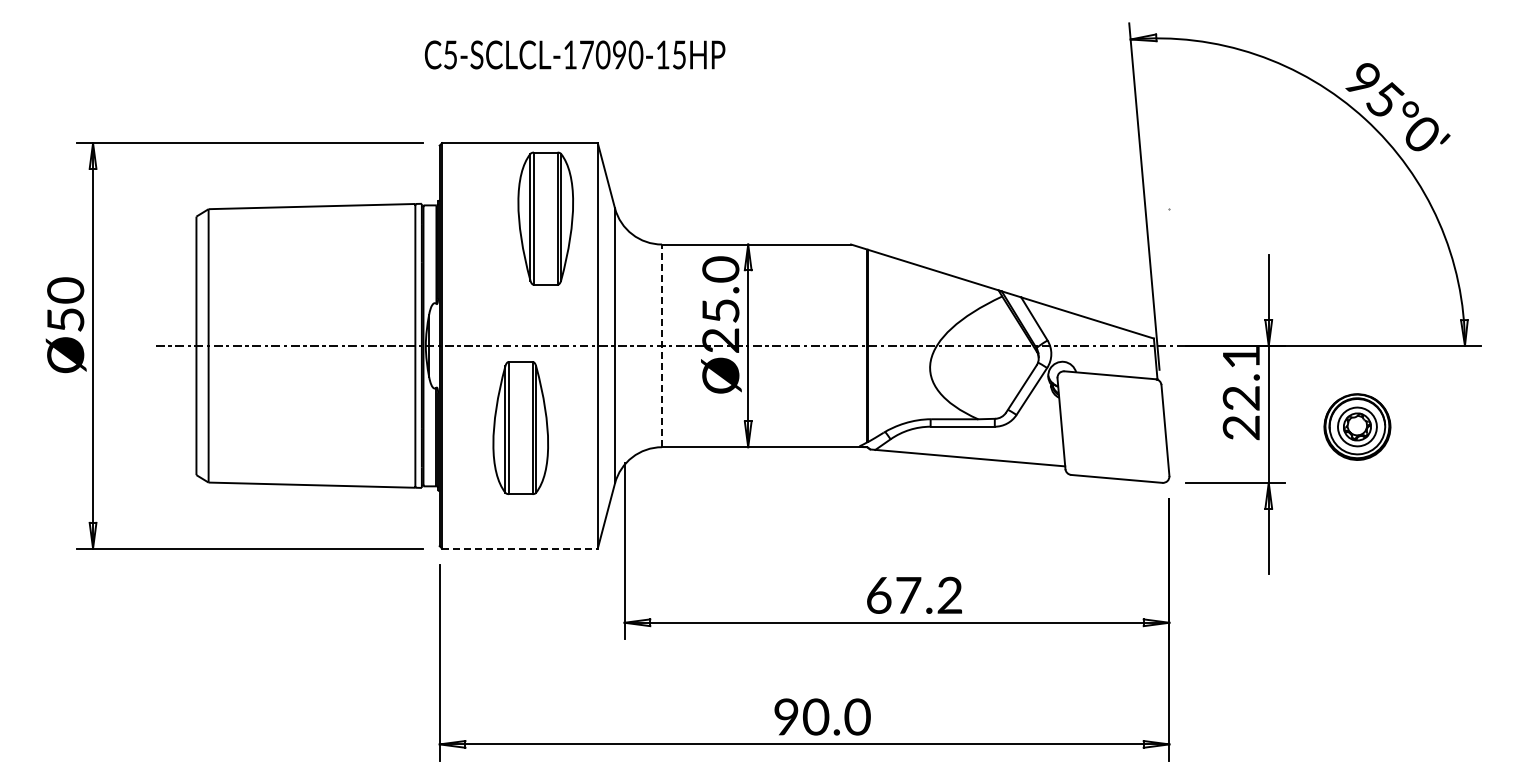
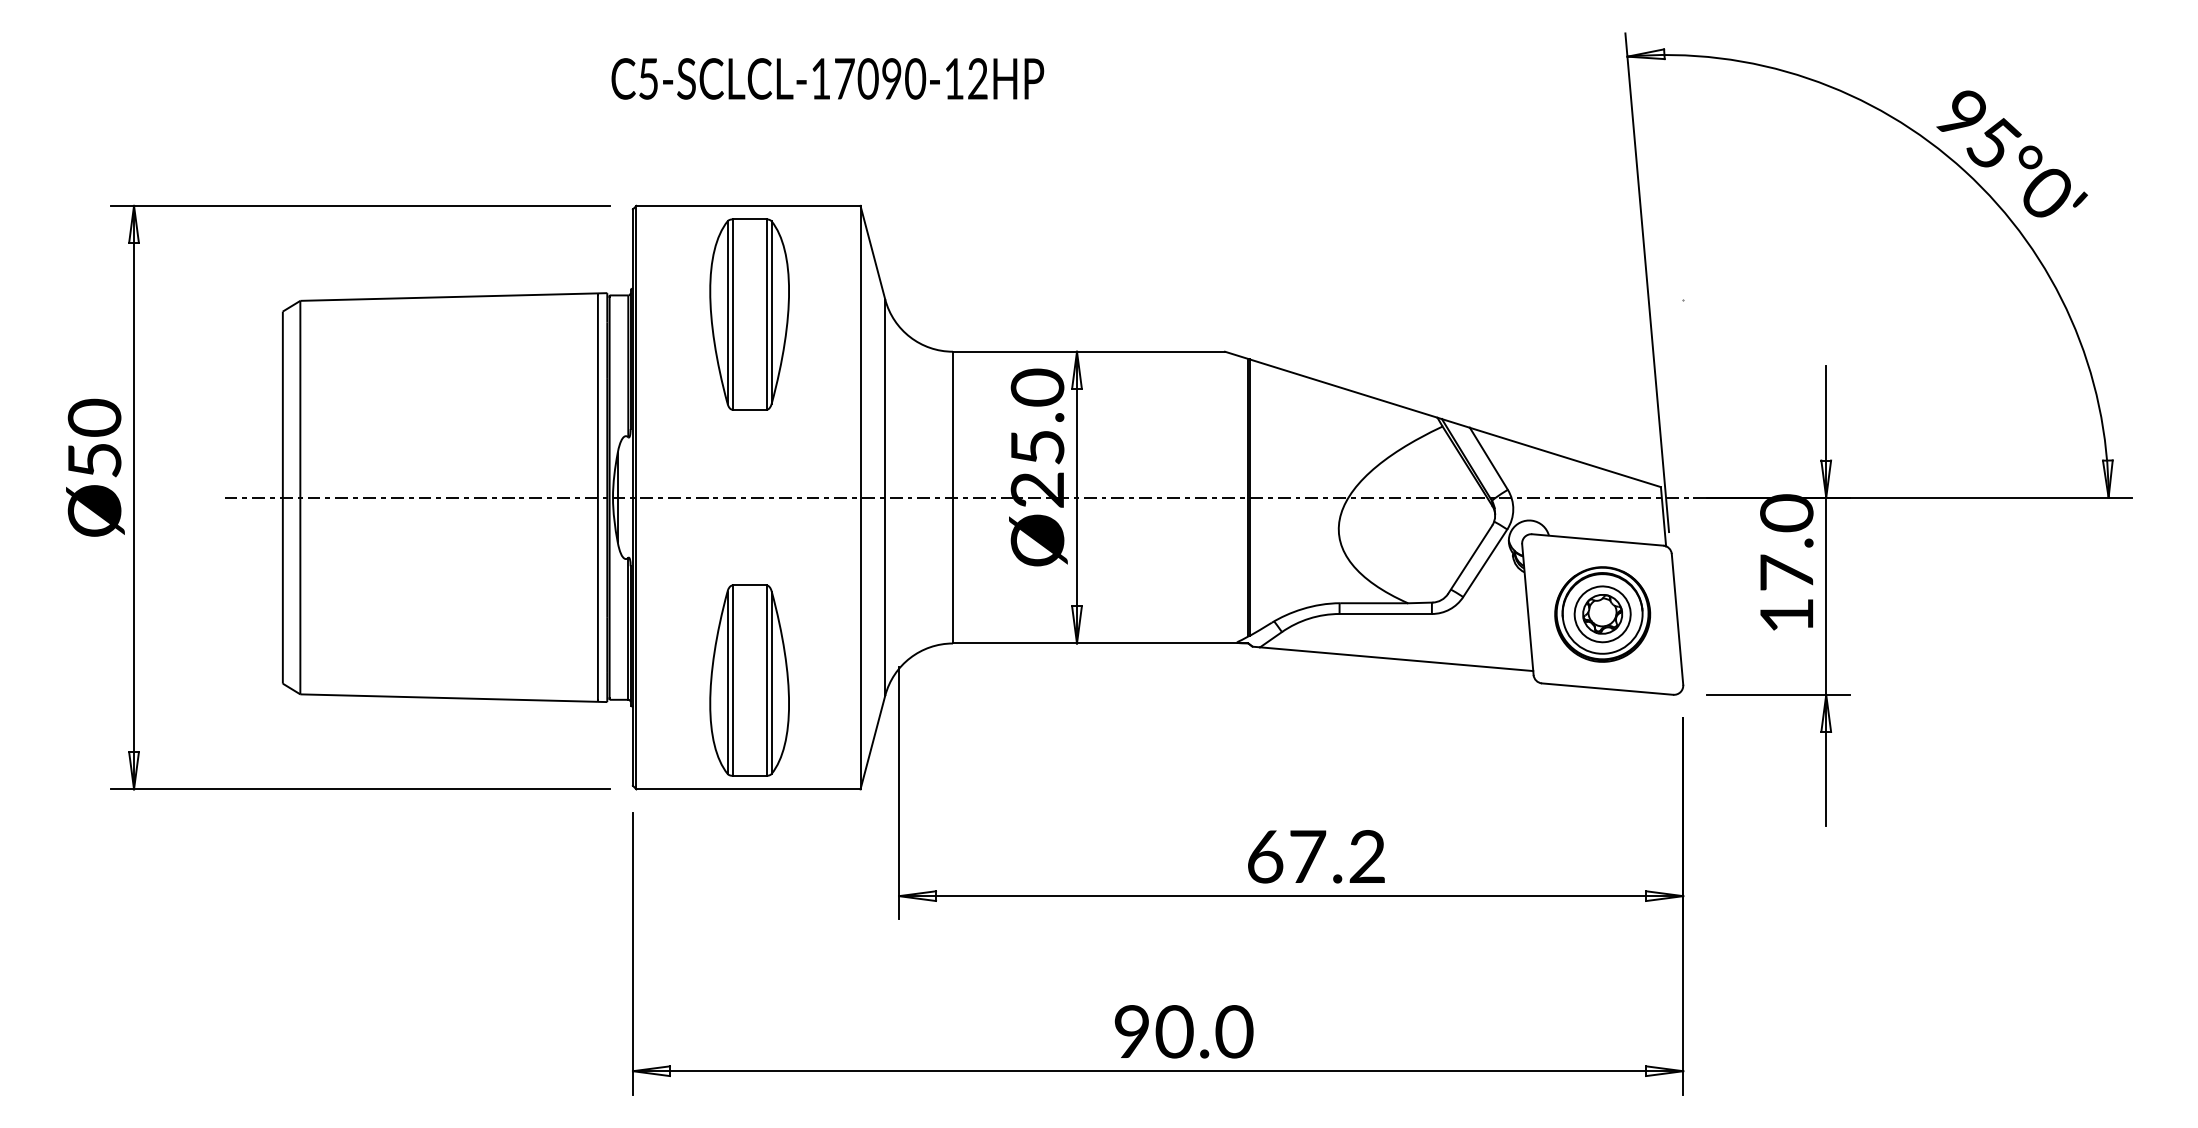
text: (679, 54) -> (978, 78), C5-SCLCL-17090-15HP -> C5-SCLCL-17090-12HP
part: (545, 218) -> (749, 314), moved
line: (662, 345) -> (953, 497), dashed -> solid
text: (1240, 391) -> (1785, 563), 22.1 -> 17.0
part: (1357, 426) -> (1602, 613), moved
part: (520, 427) -> (749, 679), moved
line: (519, 548) -> (747, 789), dashed -> solid

